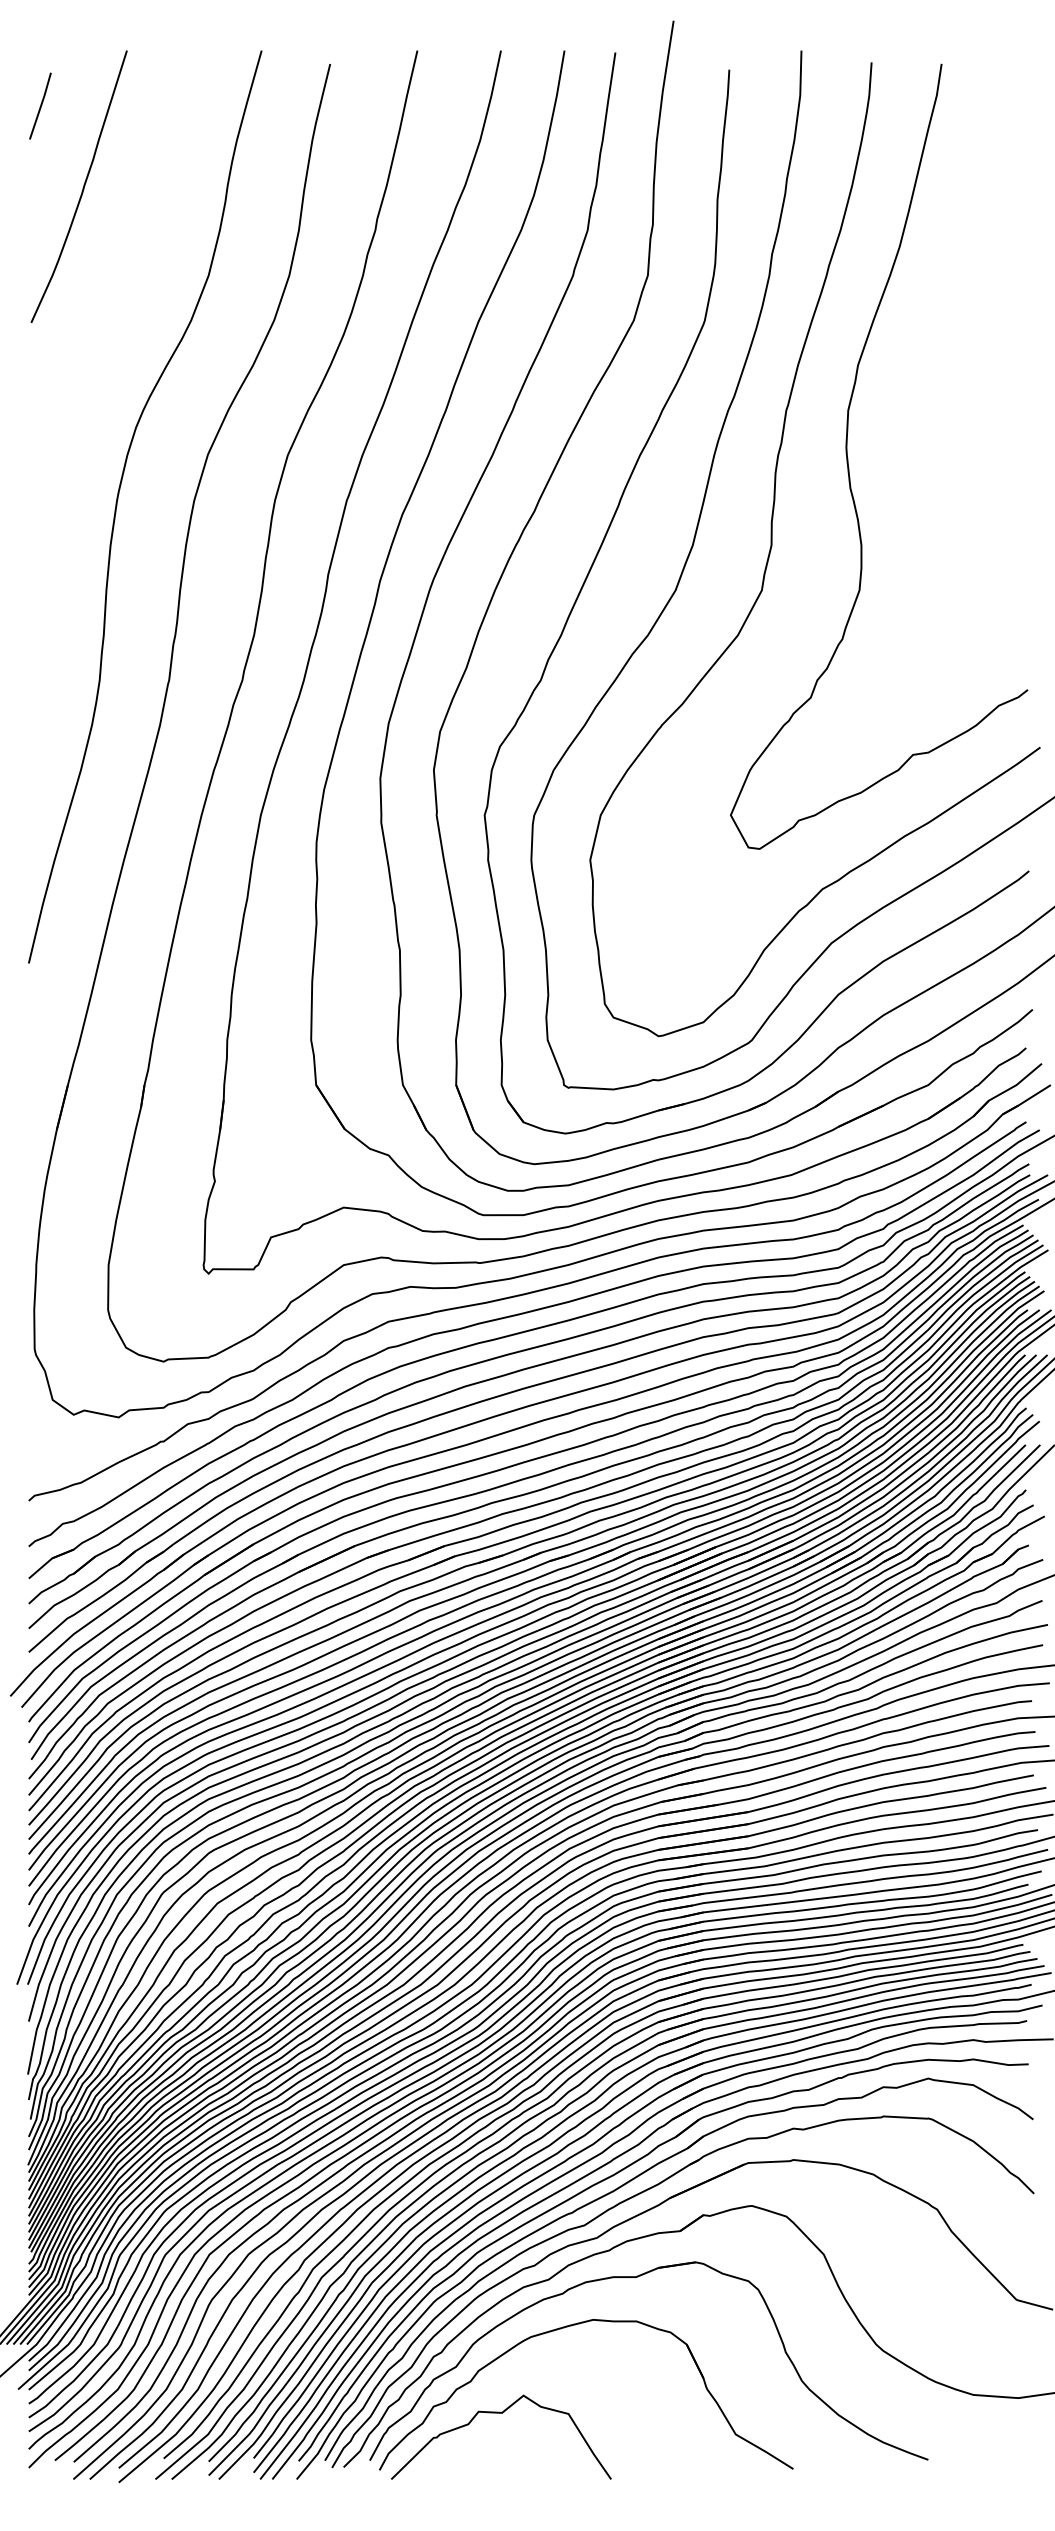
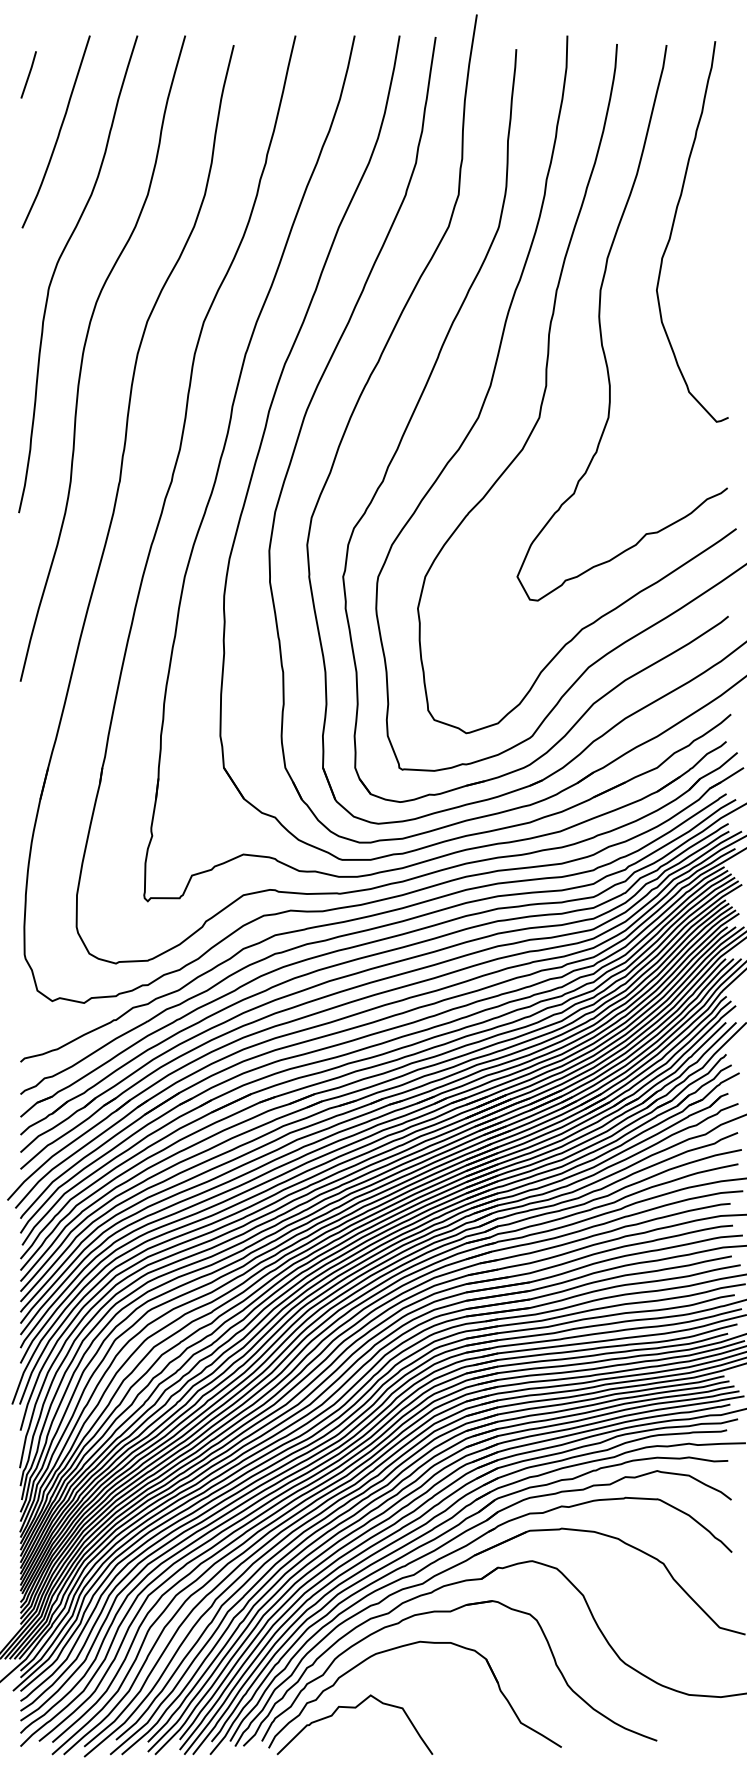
curve: (950, 324) -> (672, 229), added
curve: (80, 376) -> (57, 266), added

